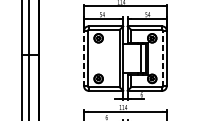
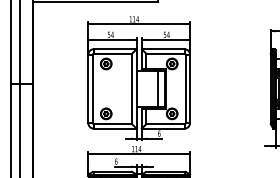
line: (84, 58) -> (88, 88), dashed -> solid
line: (163, 58) -> (185, 88), dashed -> solid

